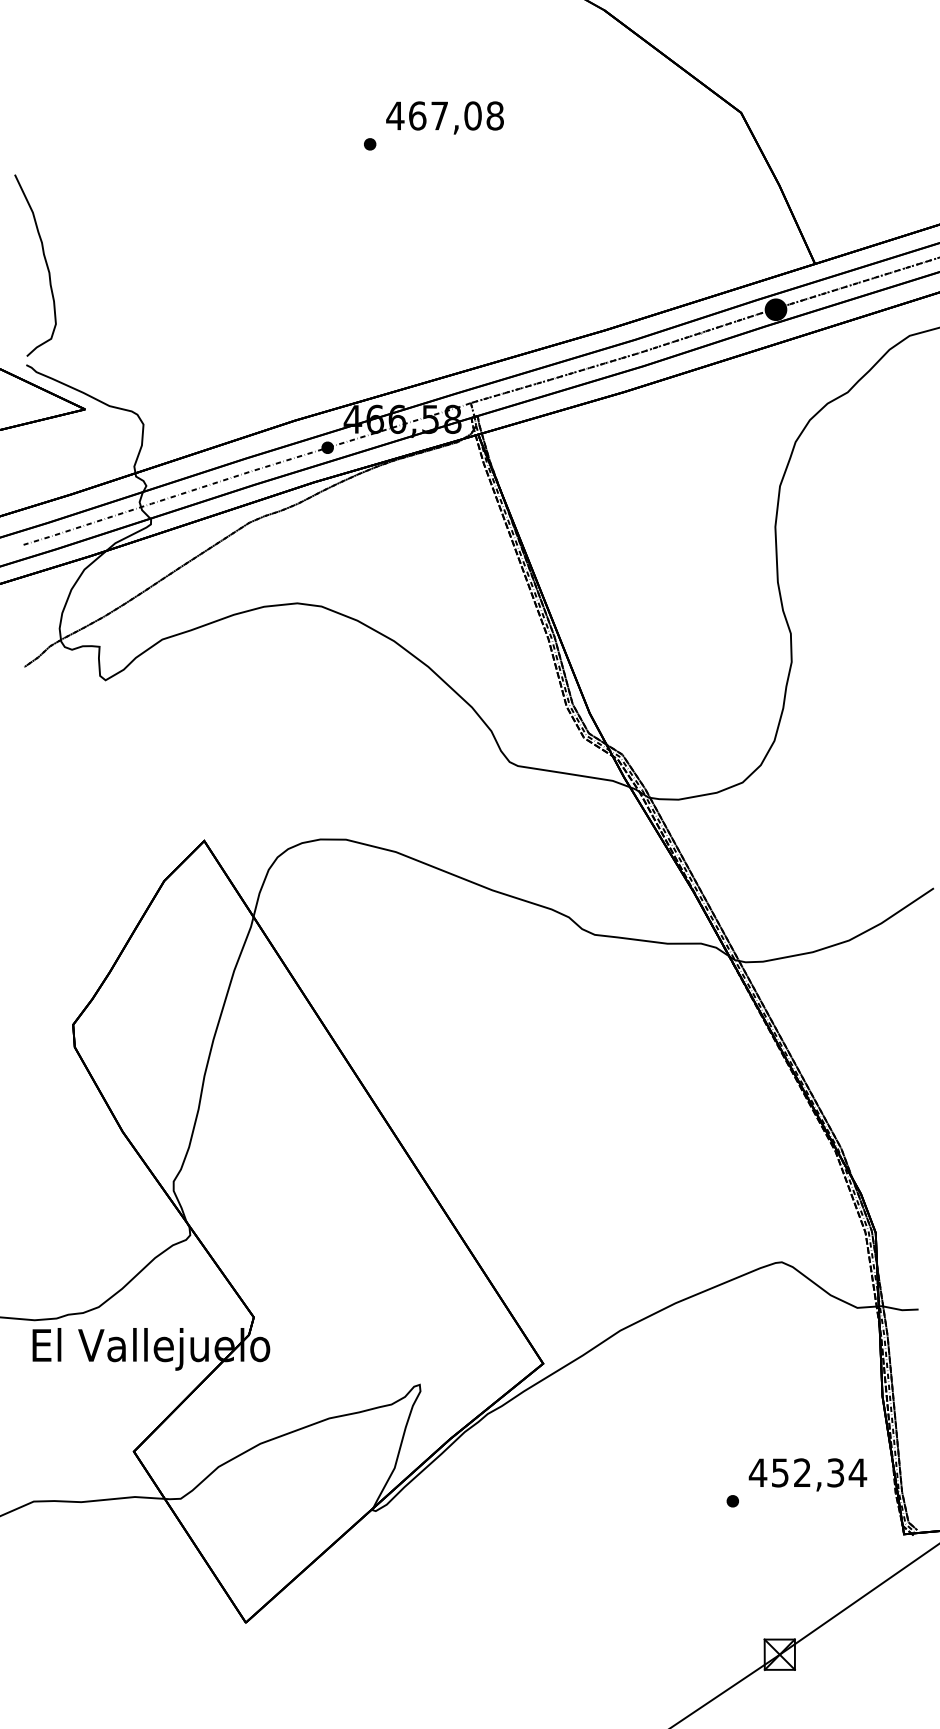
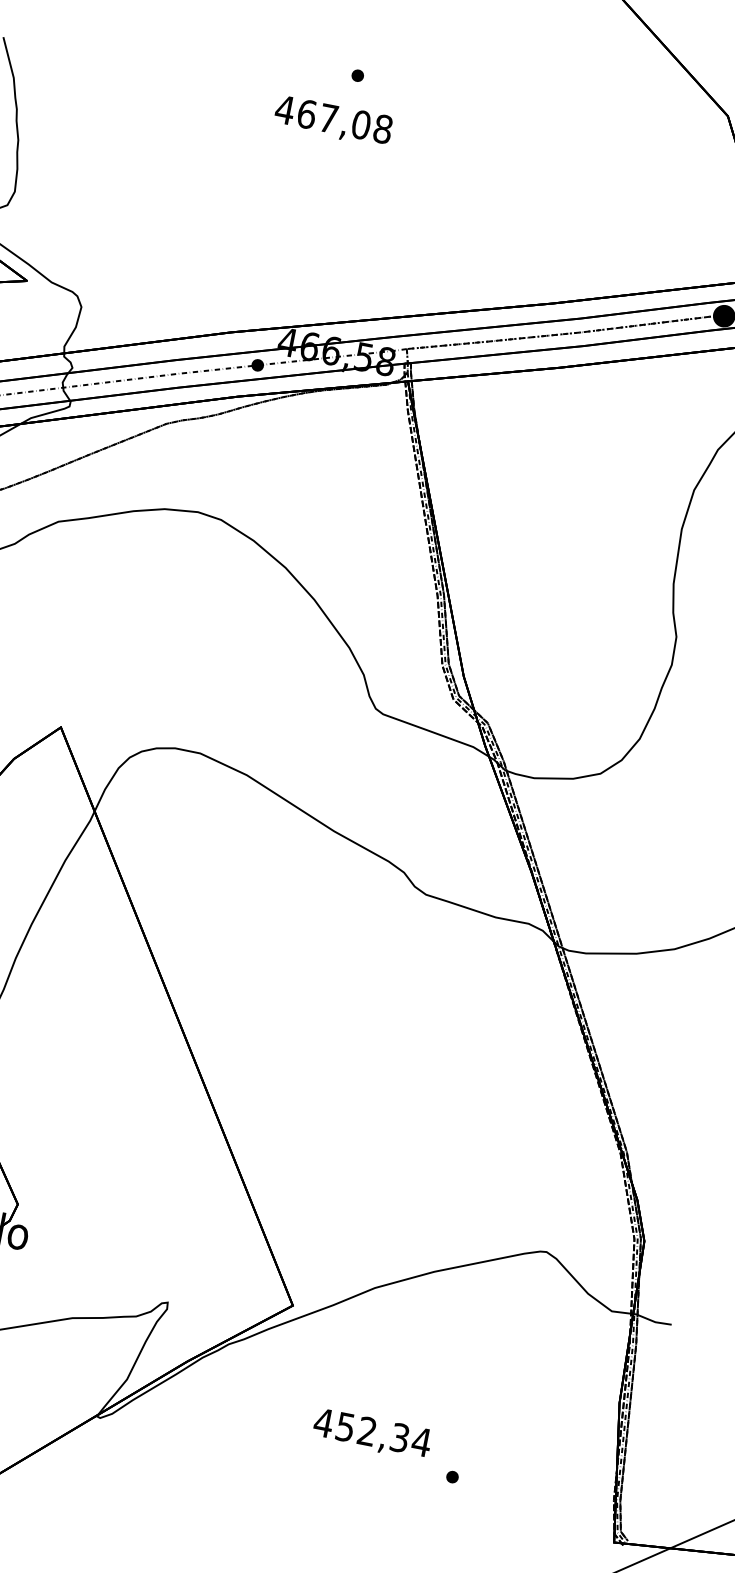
text: (444, 117) -> (333, 120), moved
text: (807, 1474) -> (371, 1434), moved

